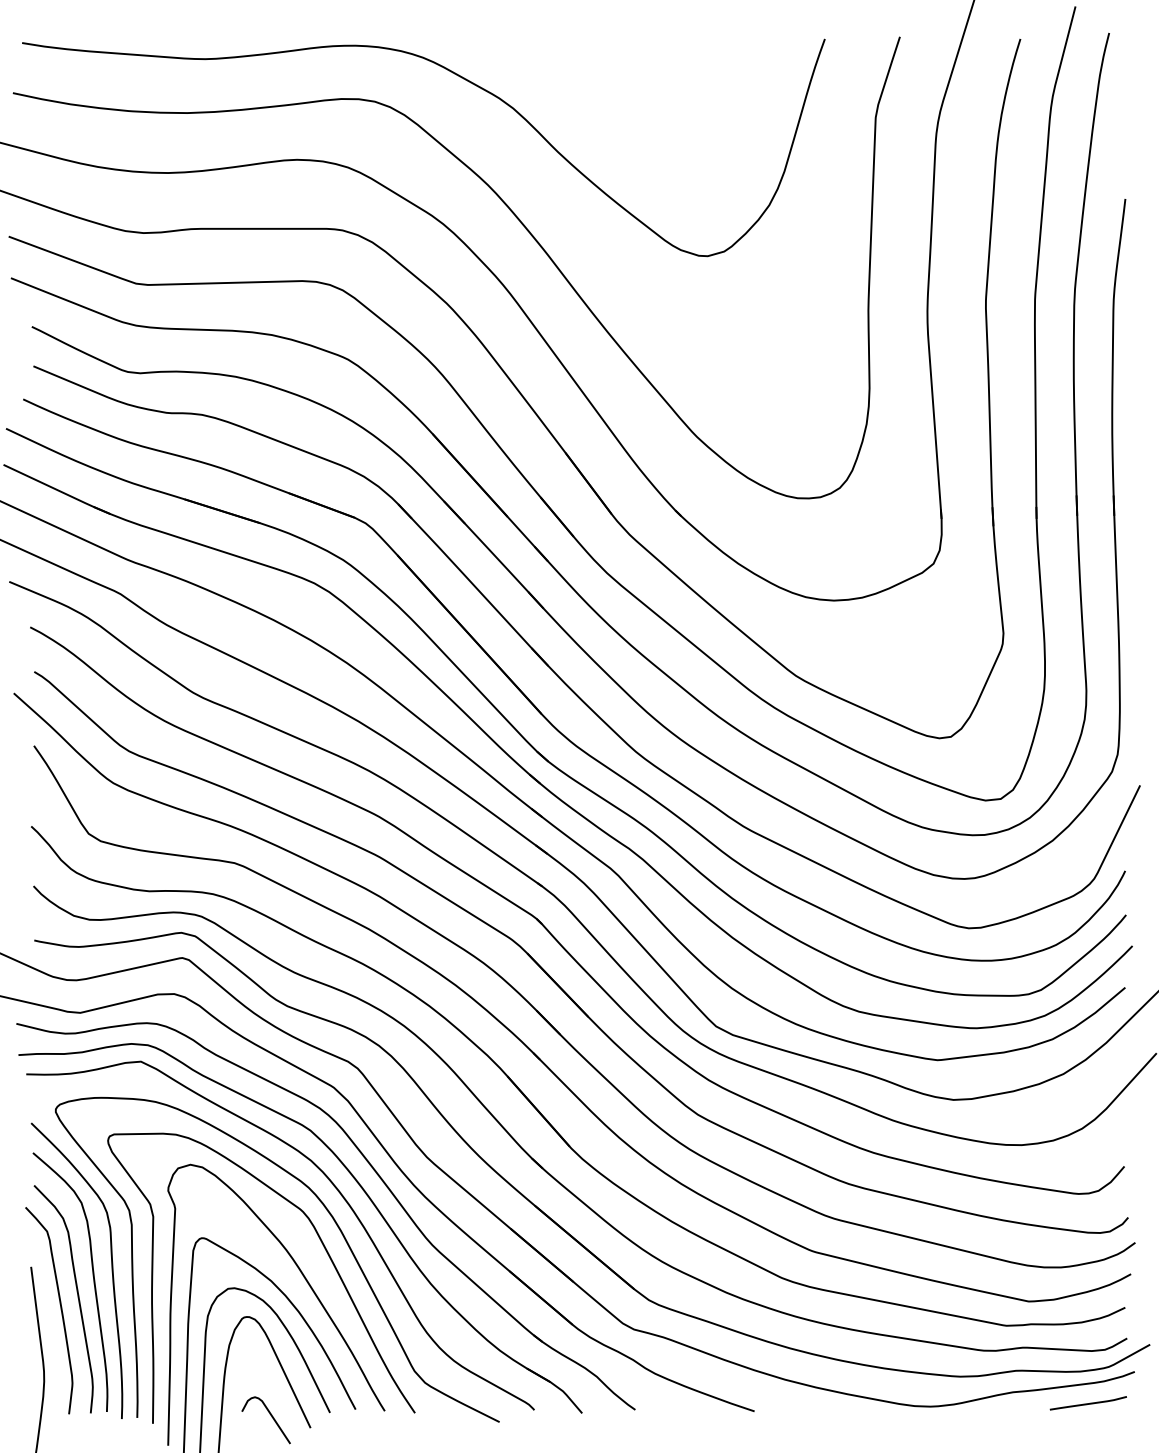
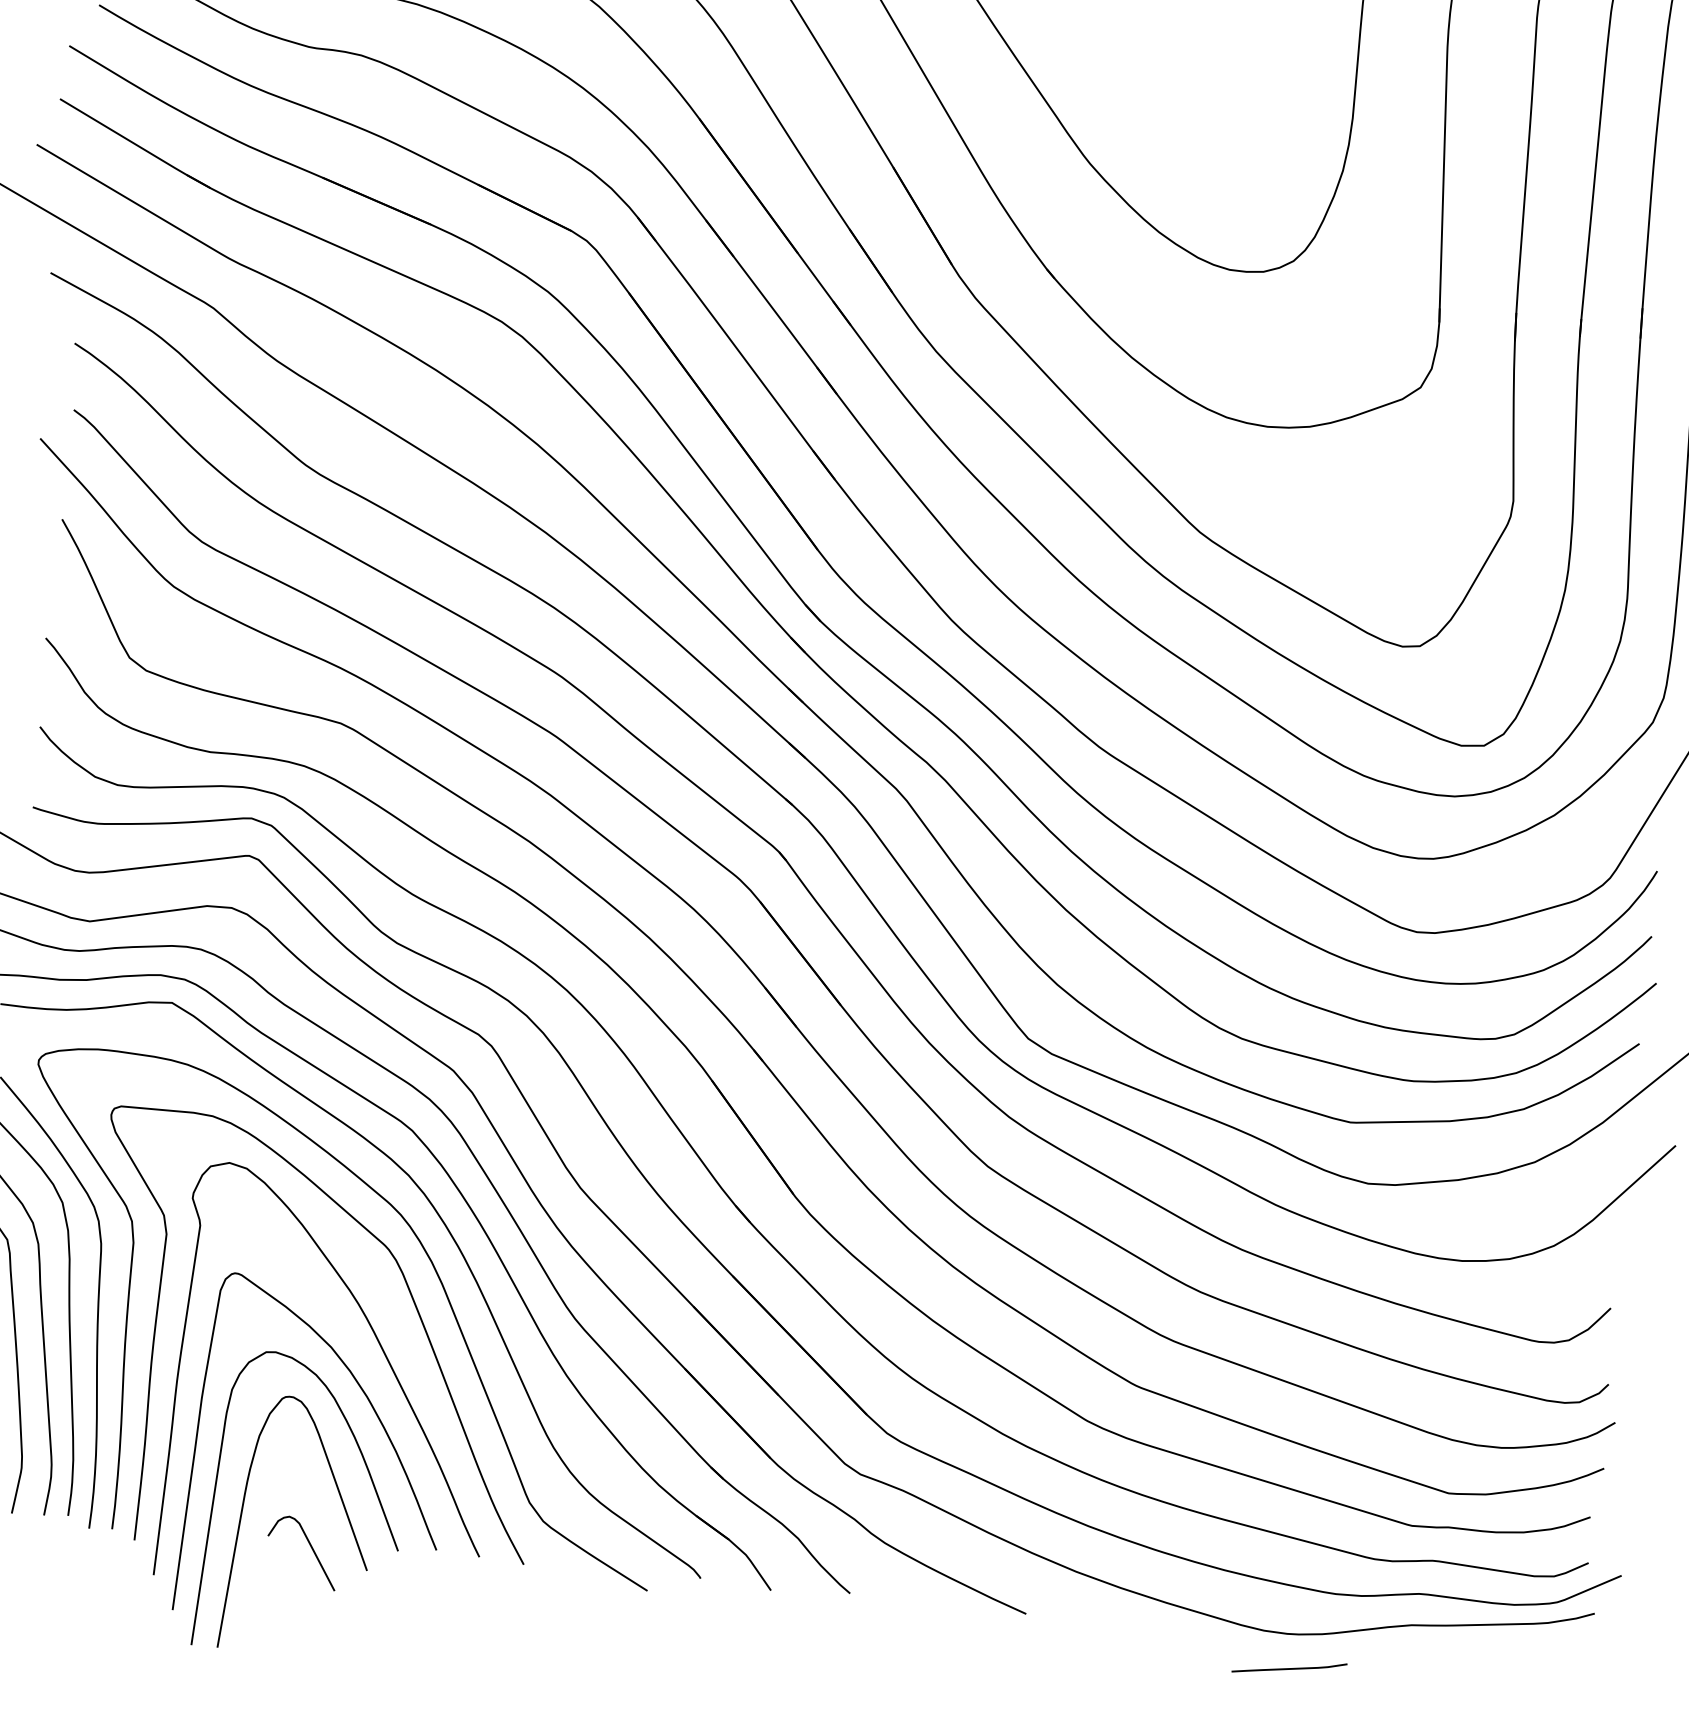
curve: (1087, 1403) -> (1288, 1668), moved

